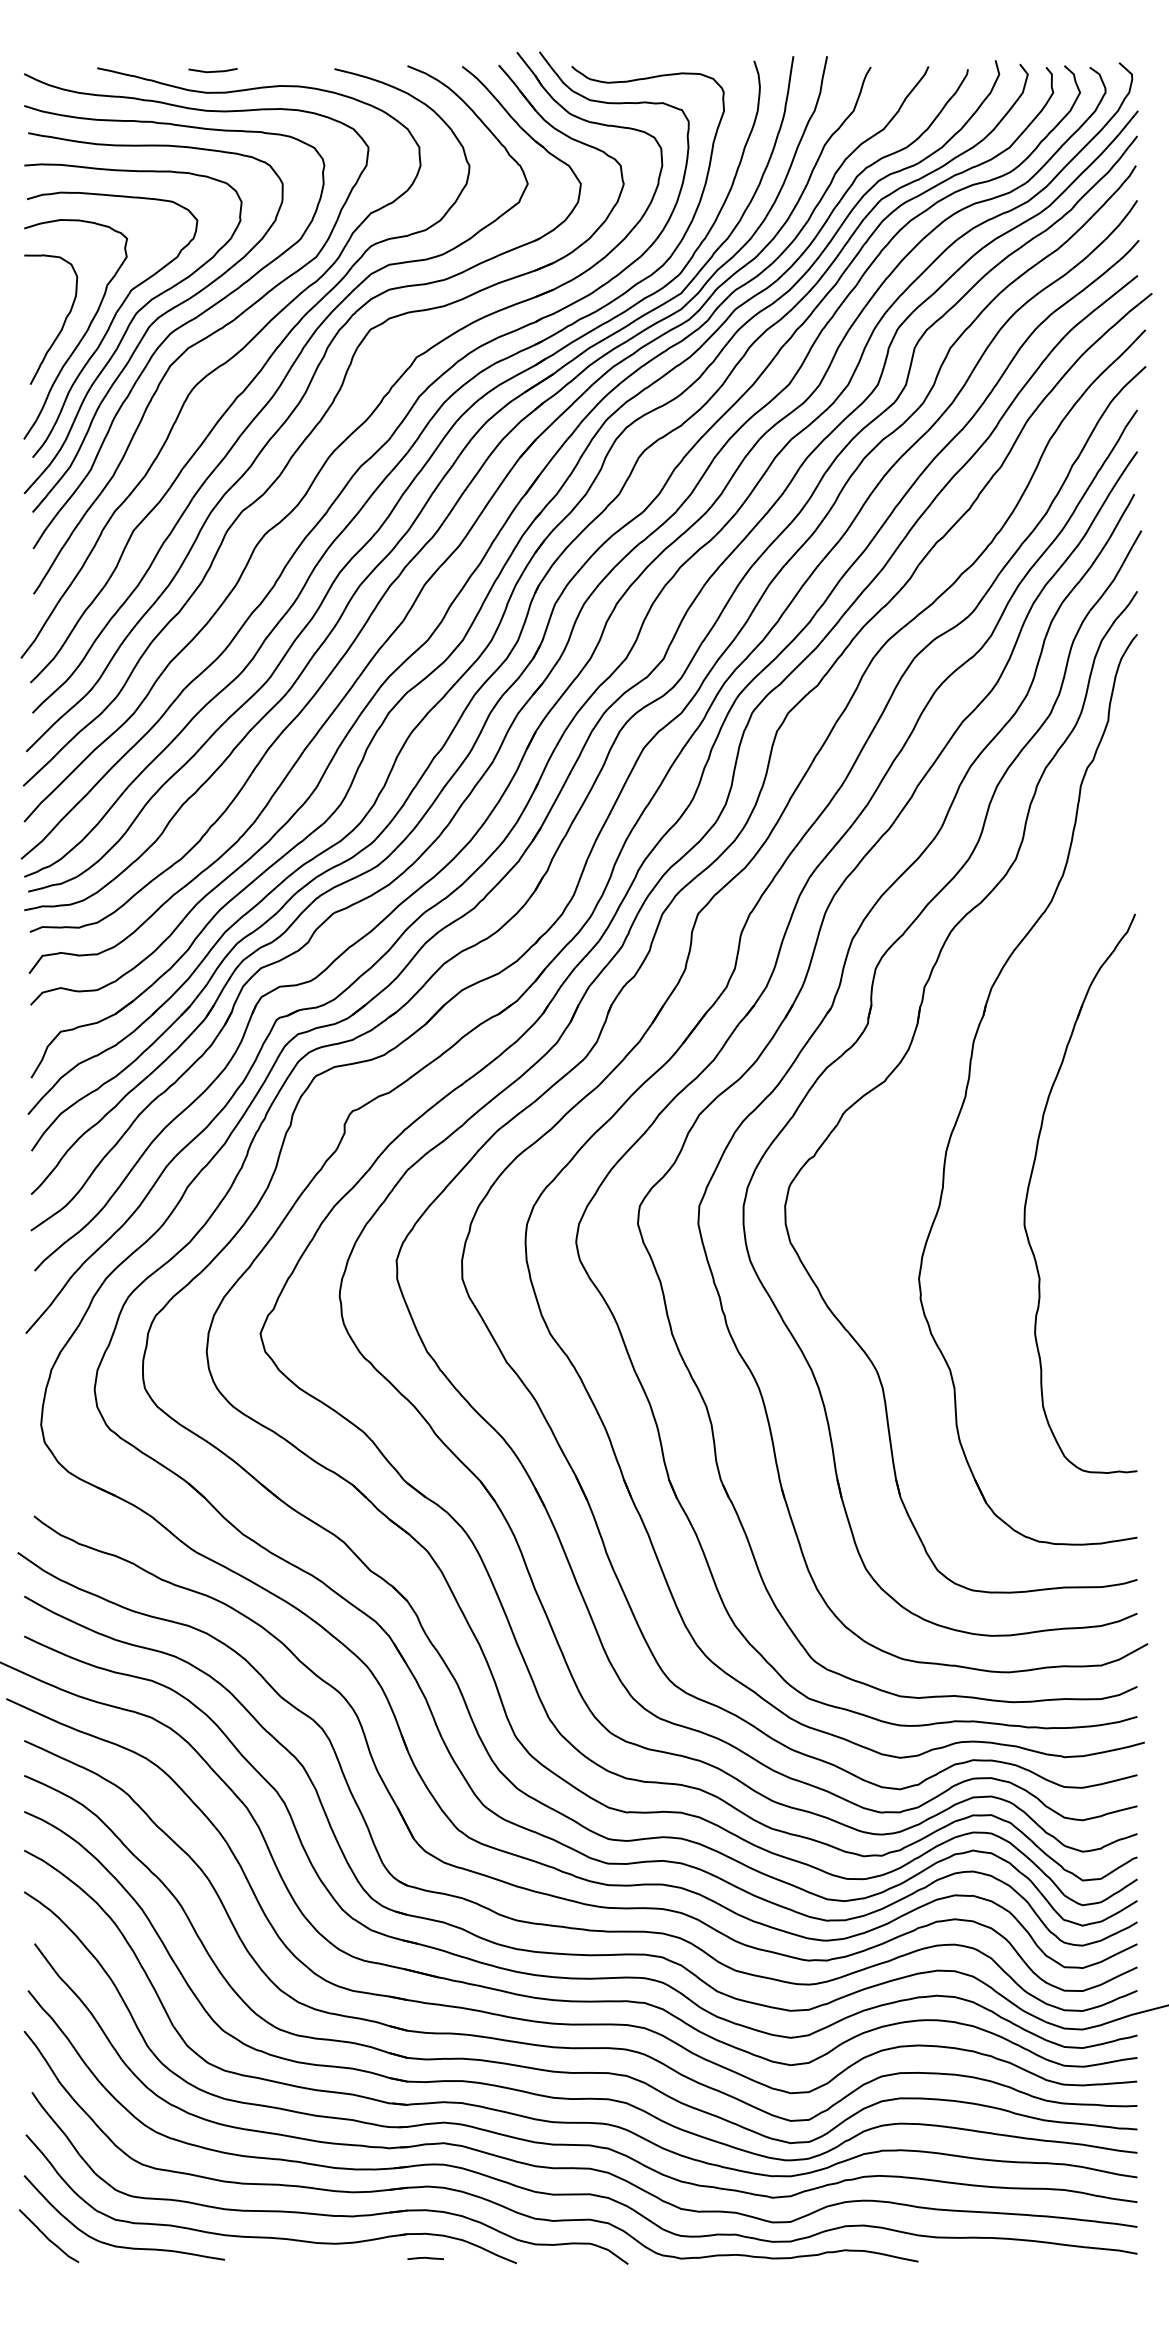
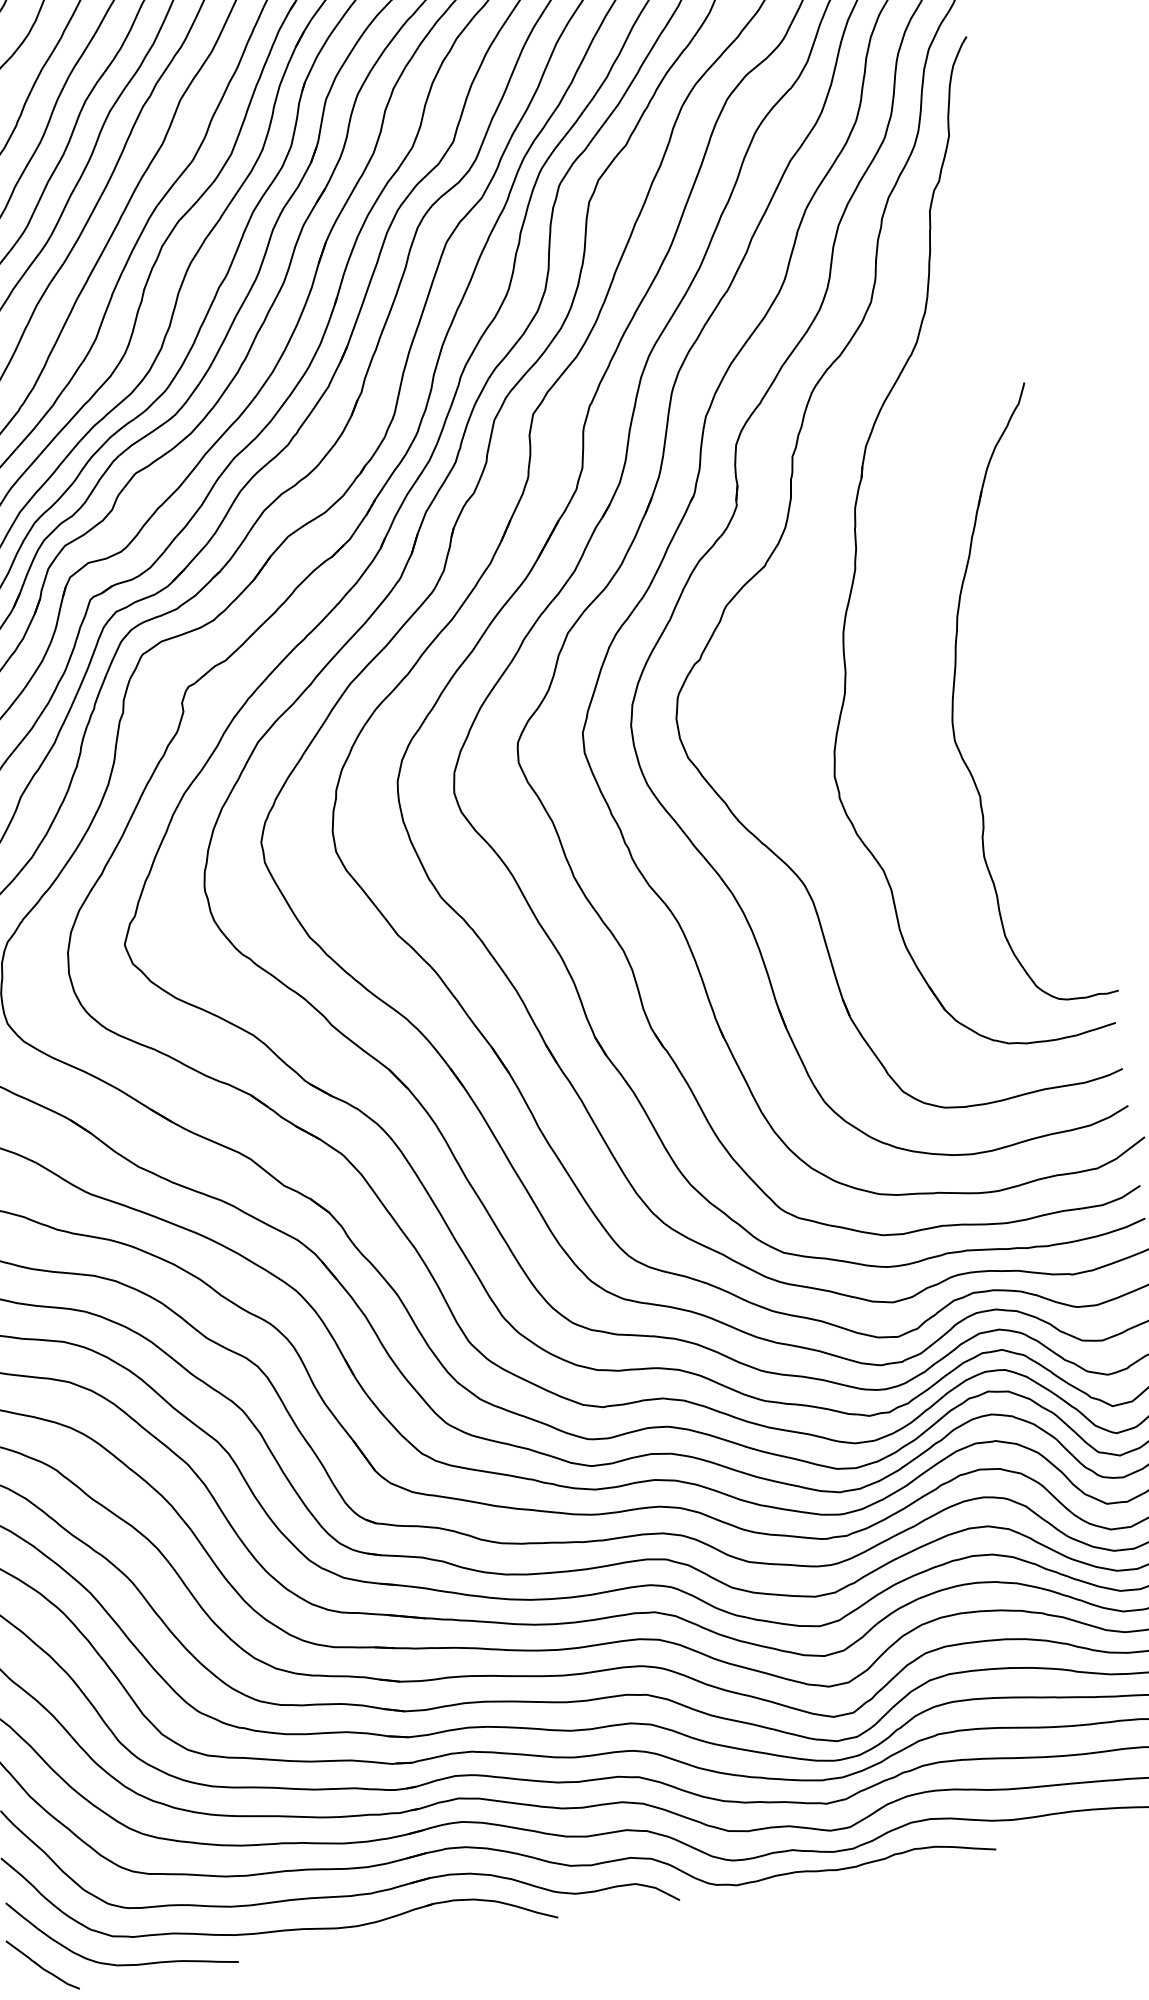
part: (1031, 1179) -> (954, 689), moved
line: (425, 2258) -> (457, 1927), removed

